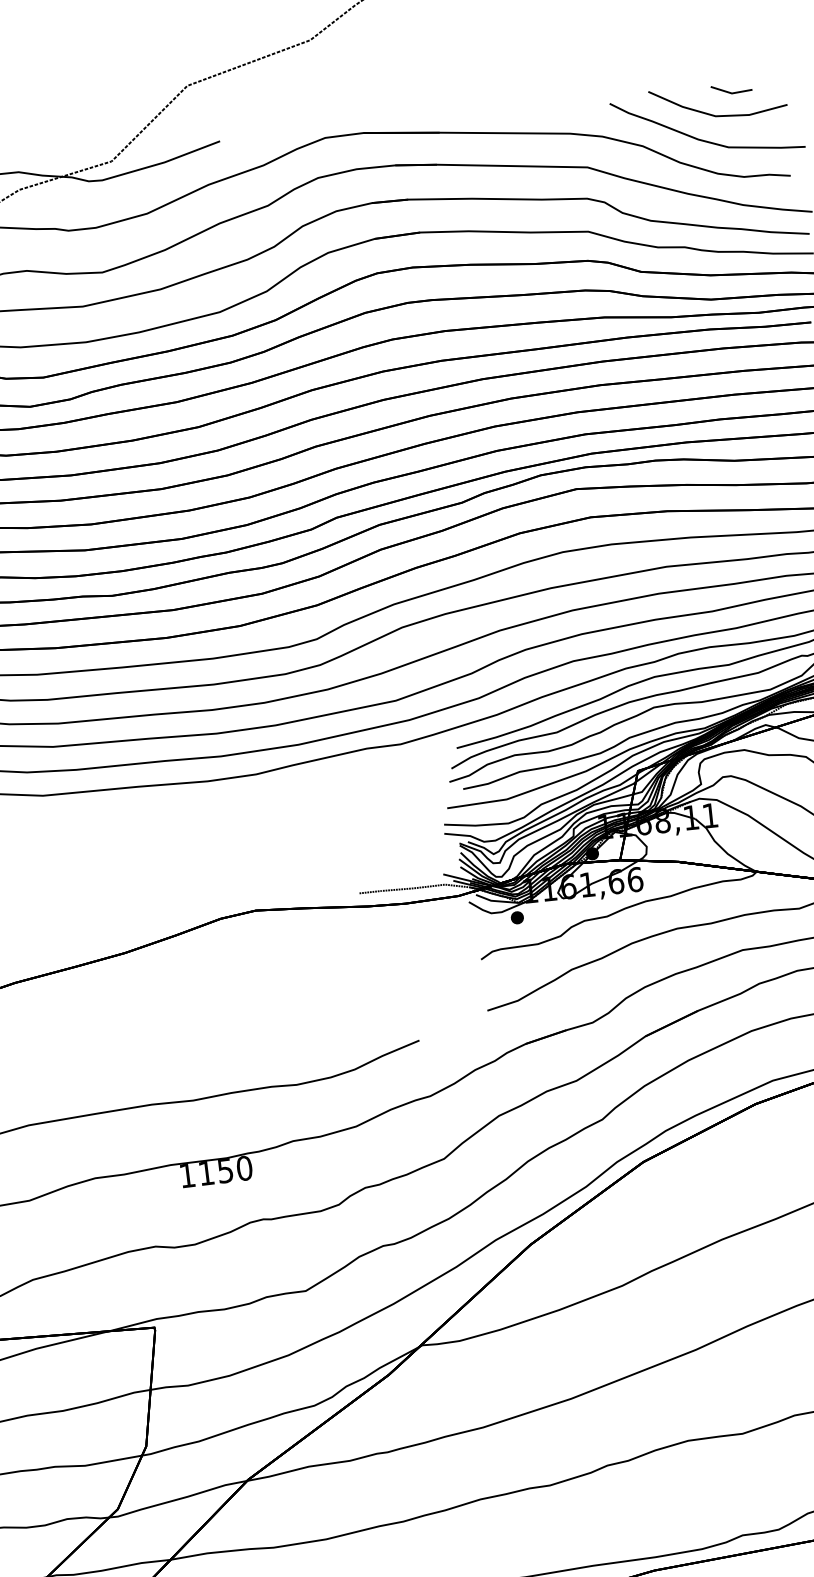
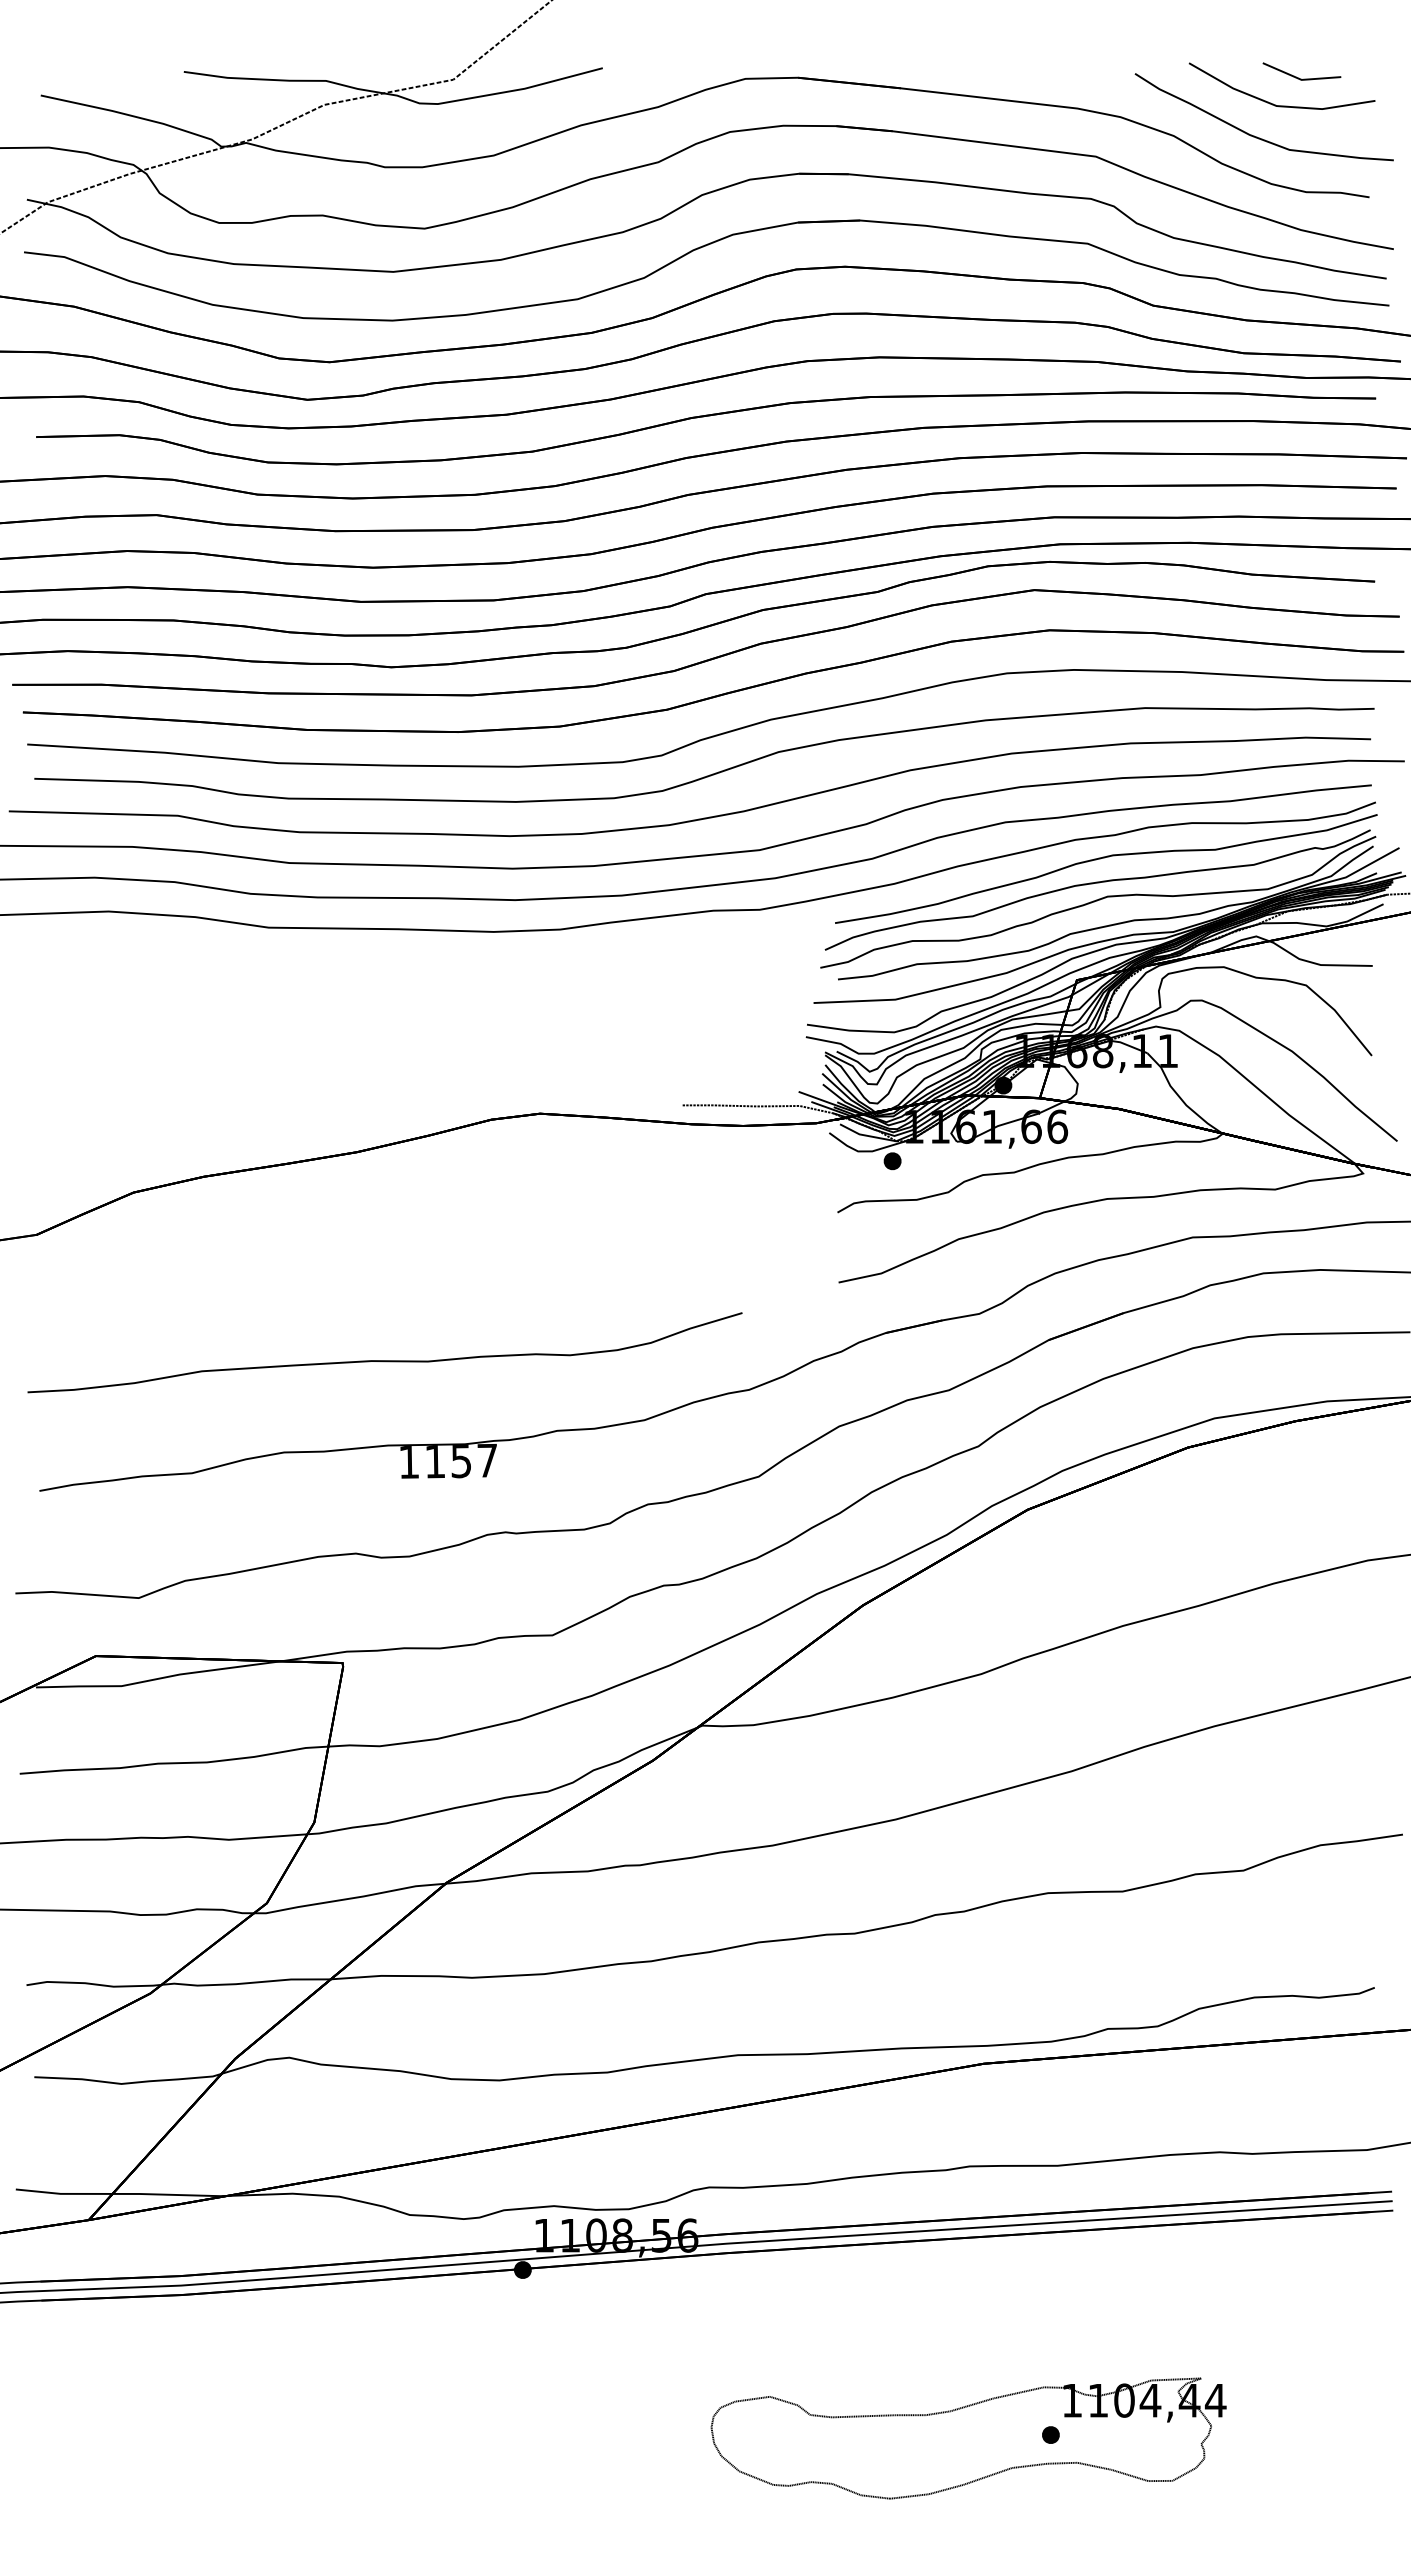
part: (731, 89) -> (1302, 71), size x1.4
text: (244, 1168) -> (487, 1460), 1150 -> 1157

